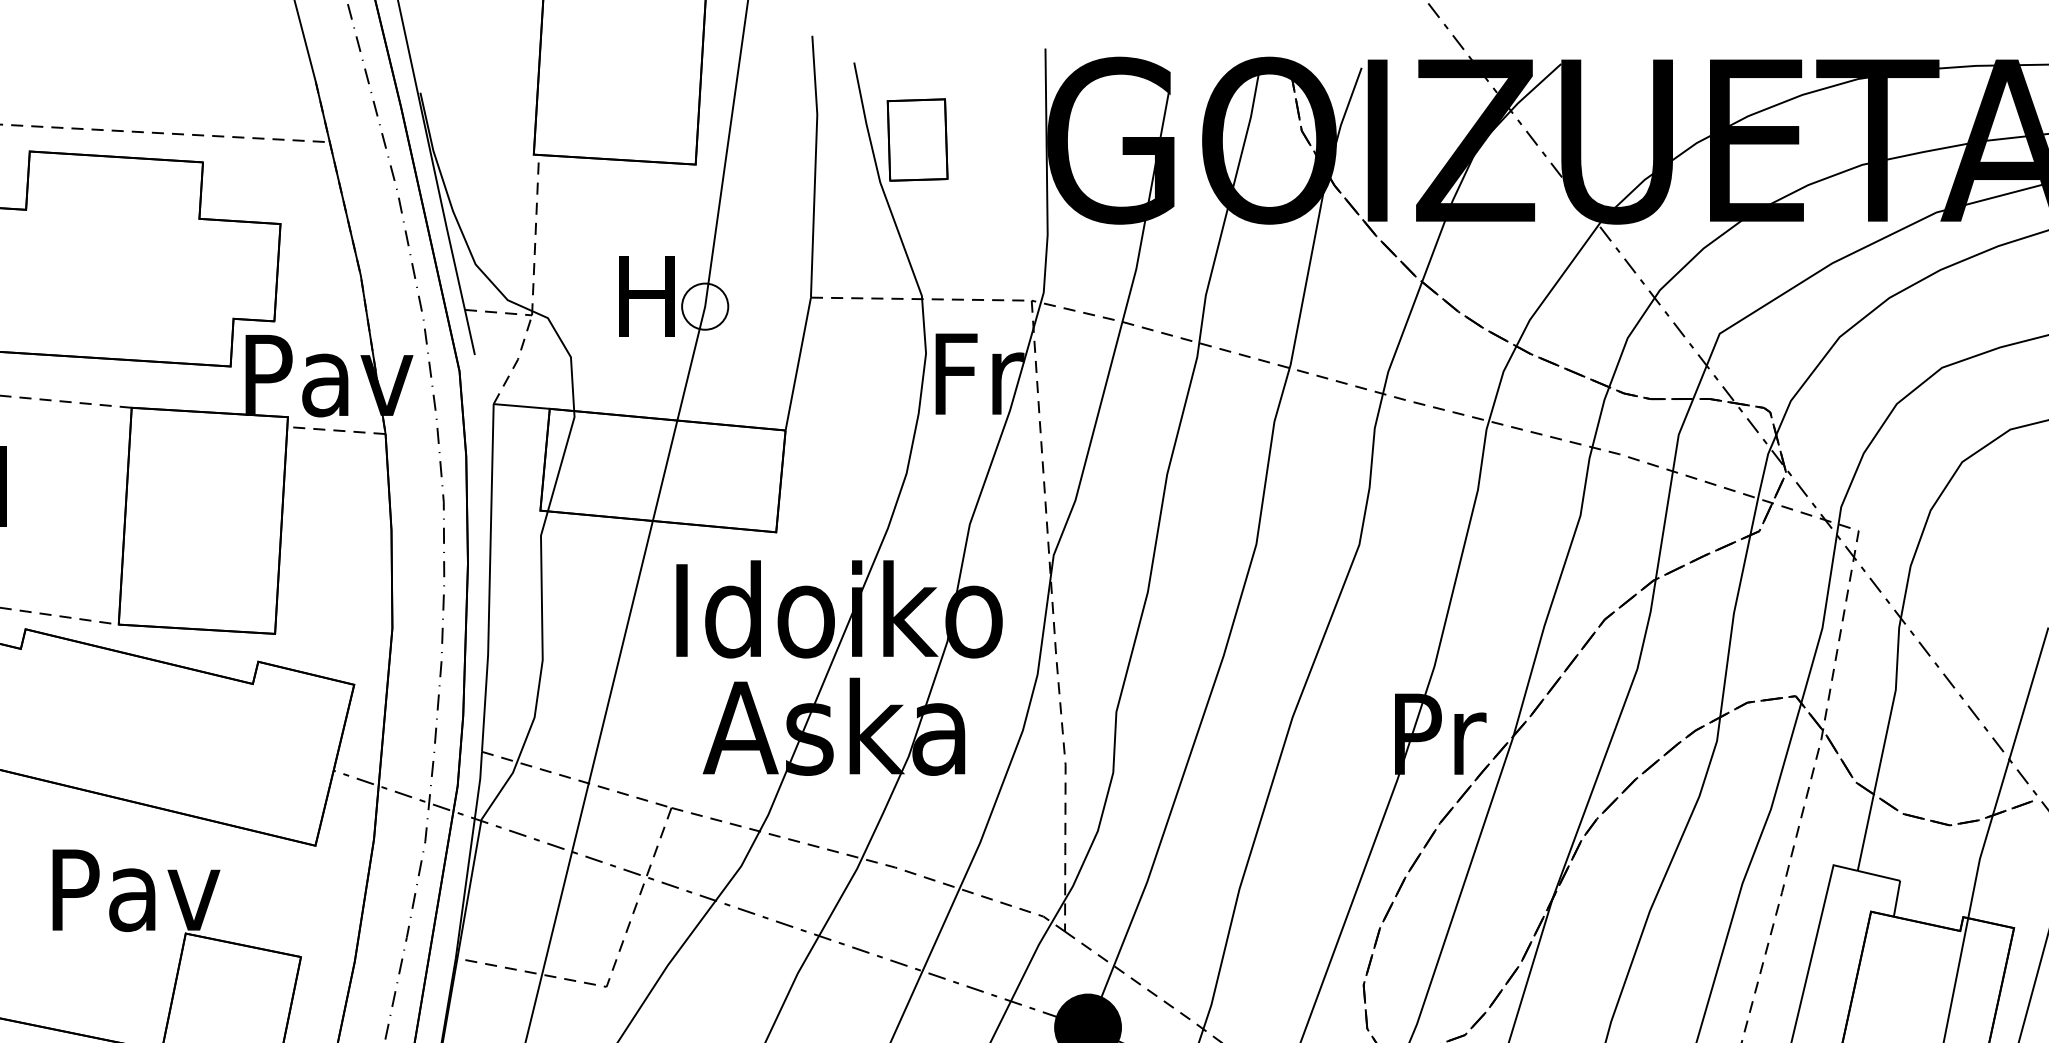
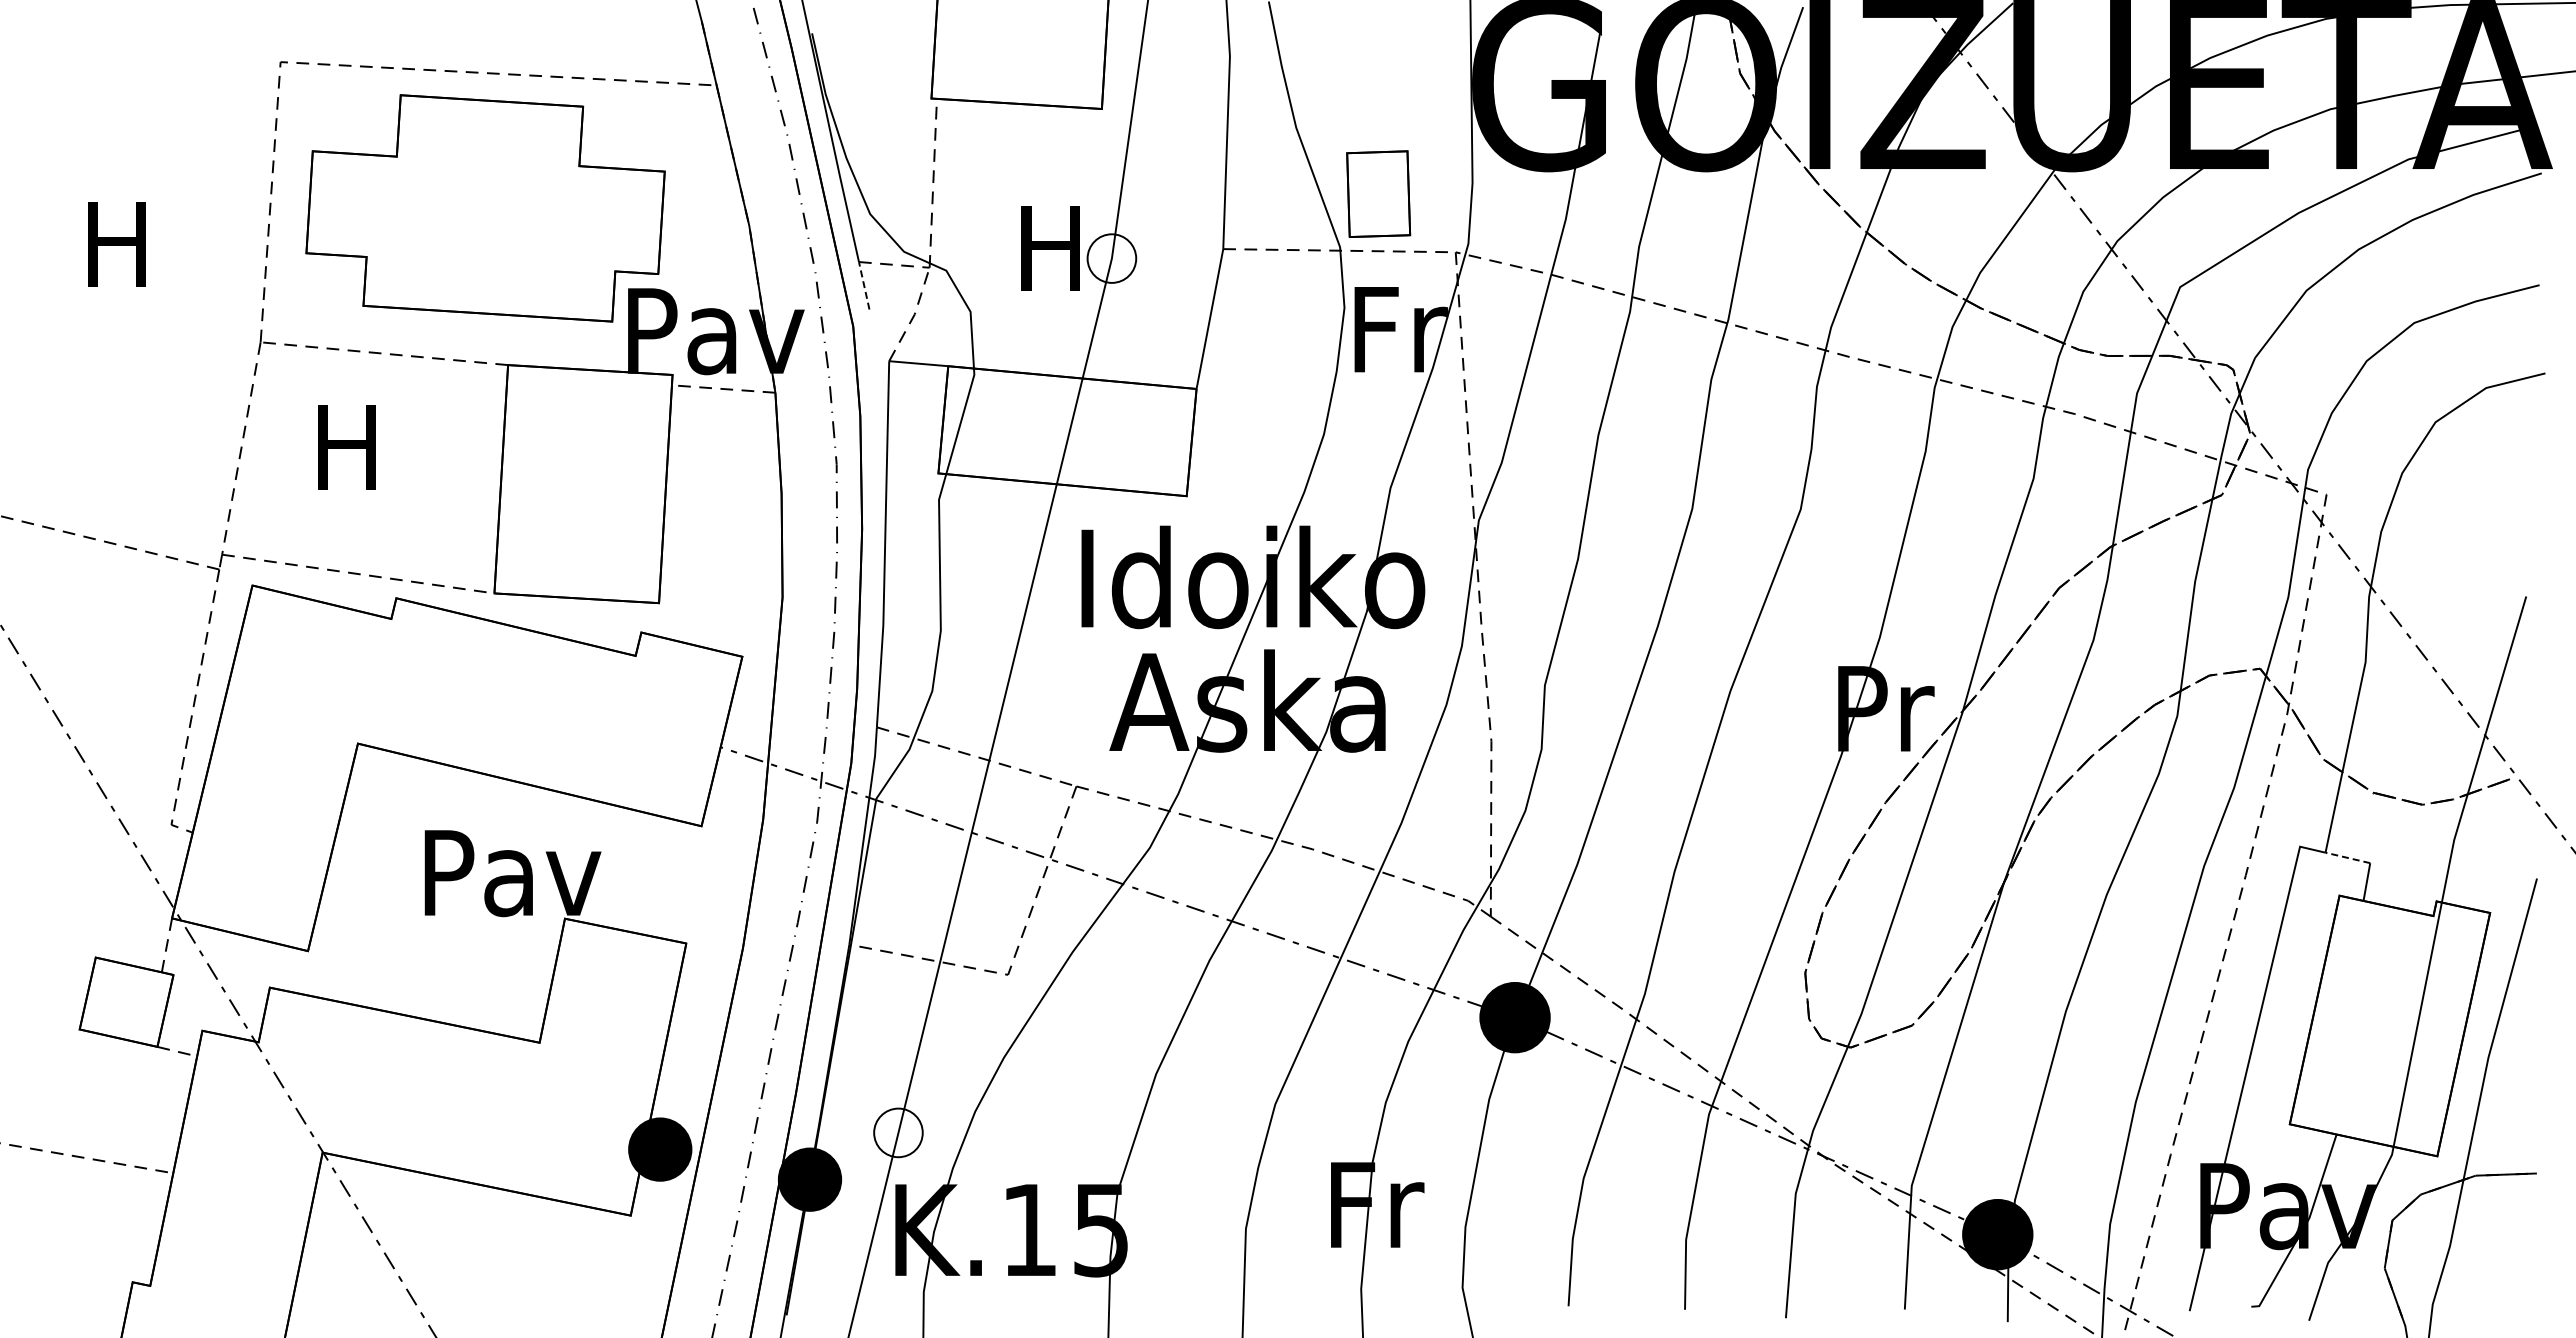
part: (917, 139) -> (1378, 193), moved
line: (470, 332) -> (864, 285), solid -> dashed
line: (1878, 875) -> (2347, 857), solid -> dashed

